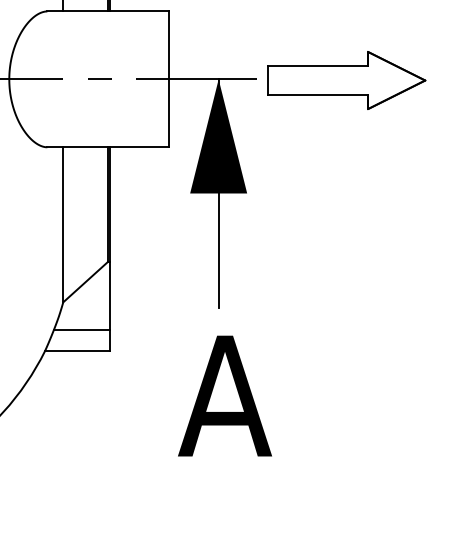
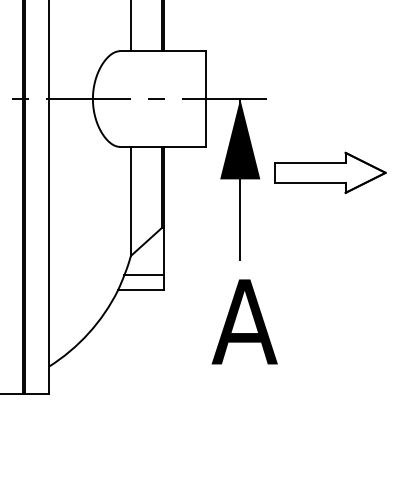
part: (346, 79) -> (330, 172), moved

